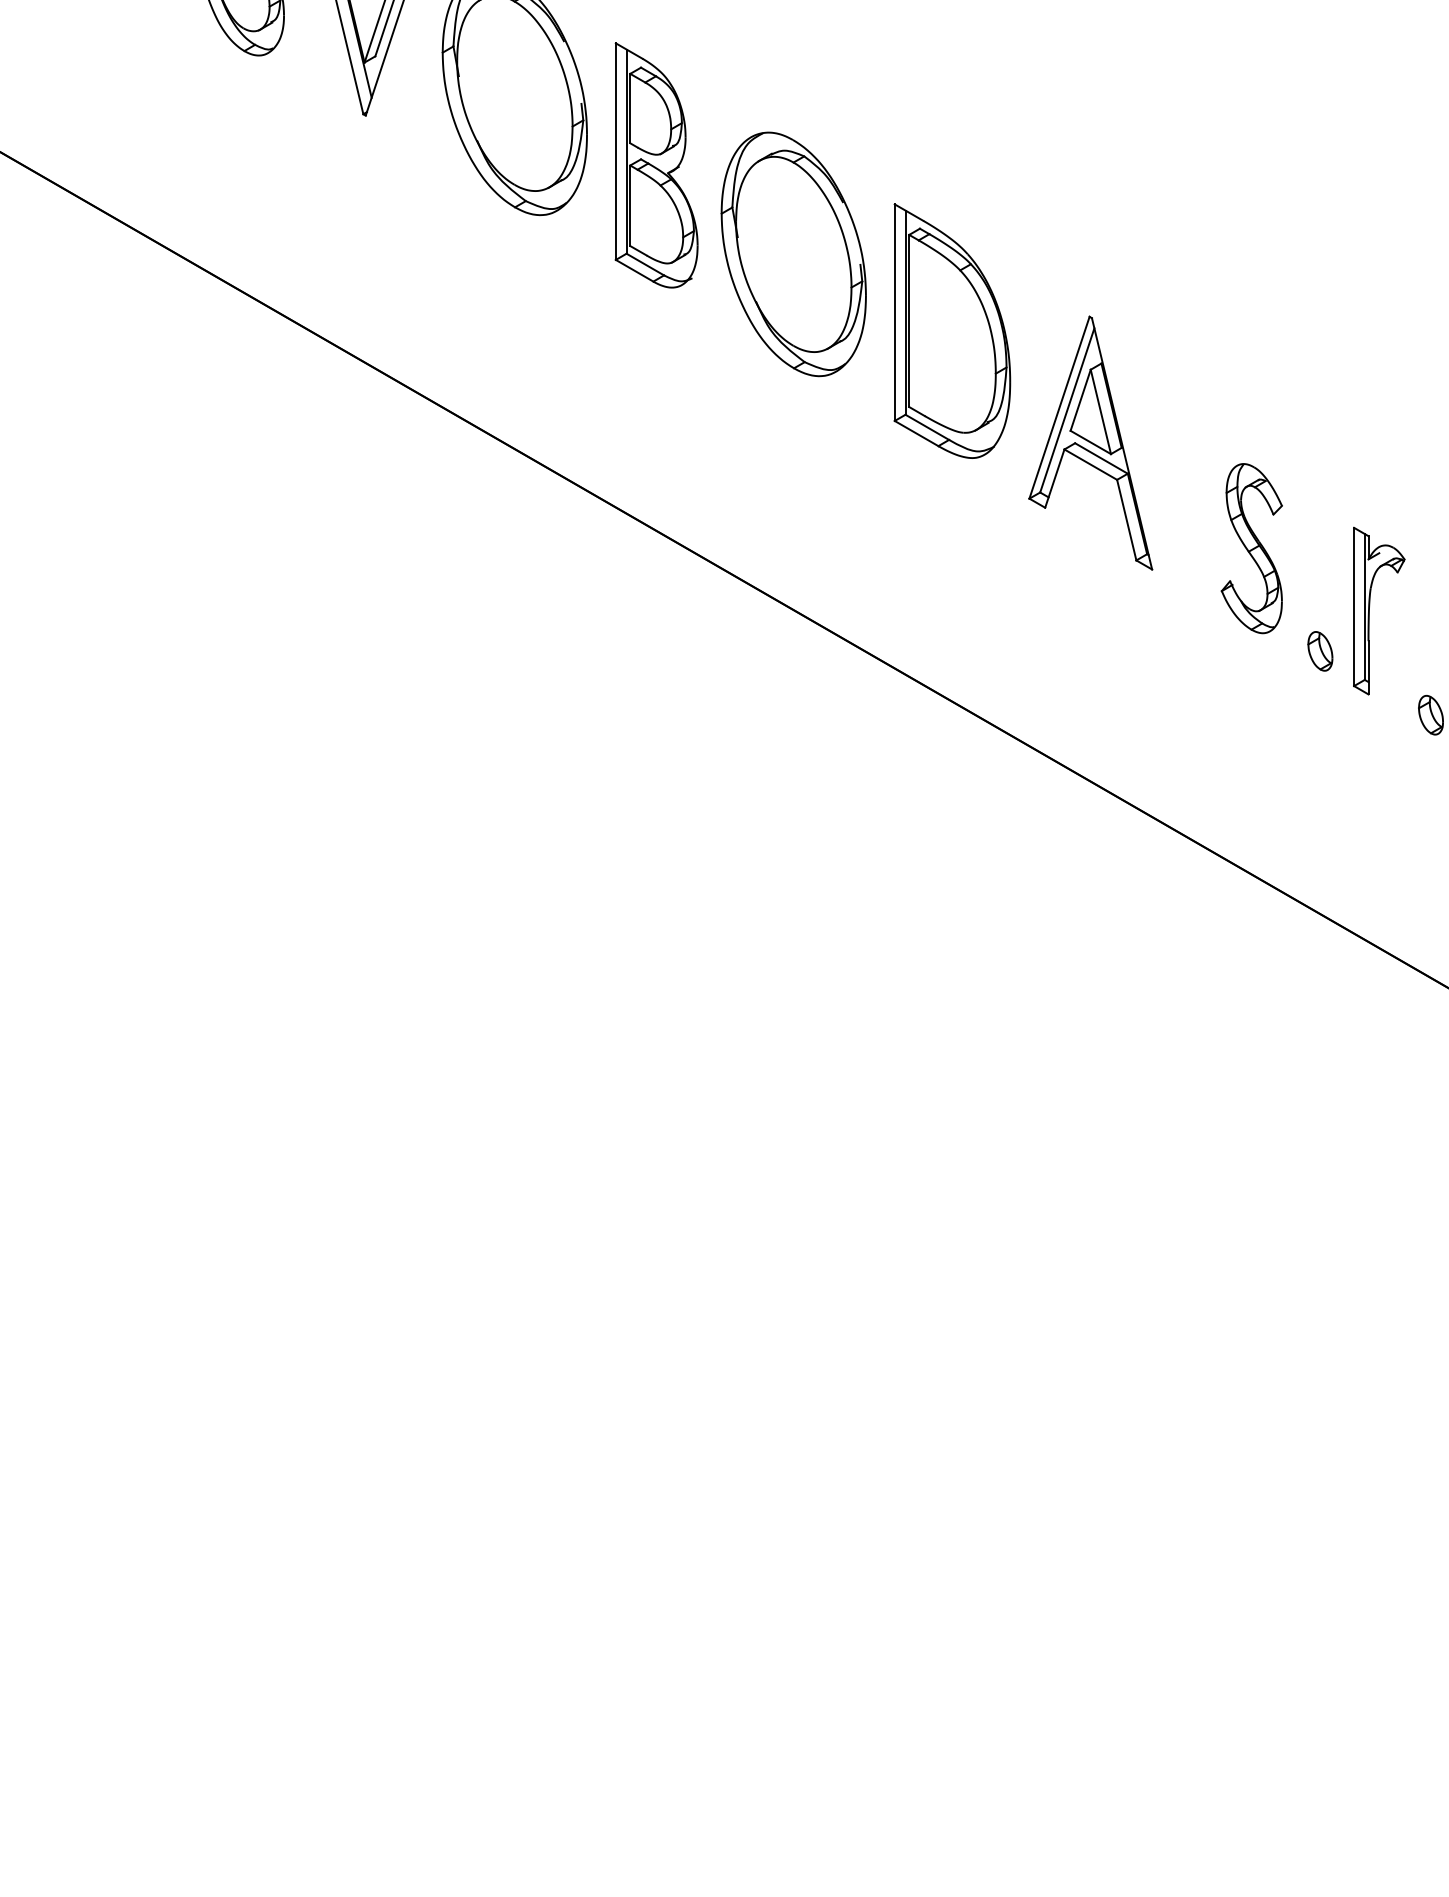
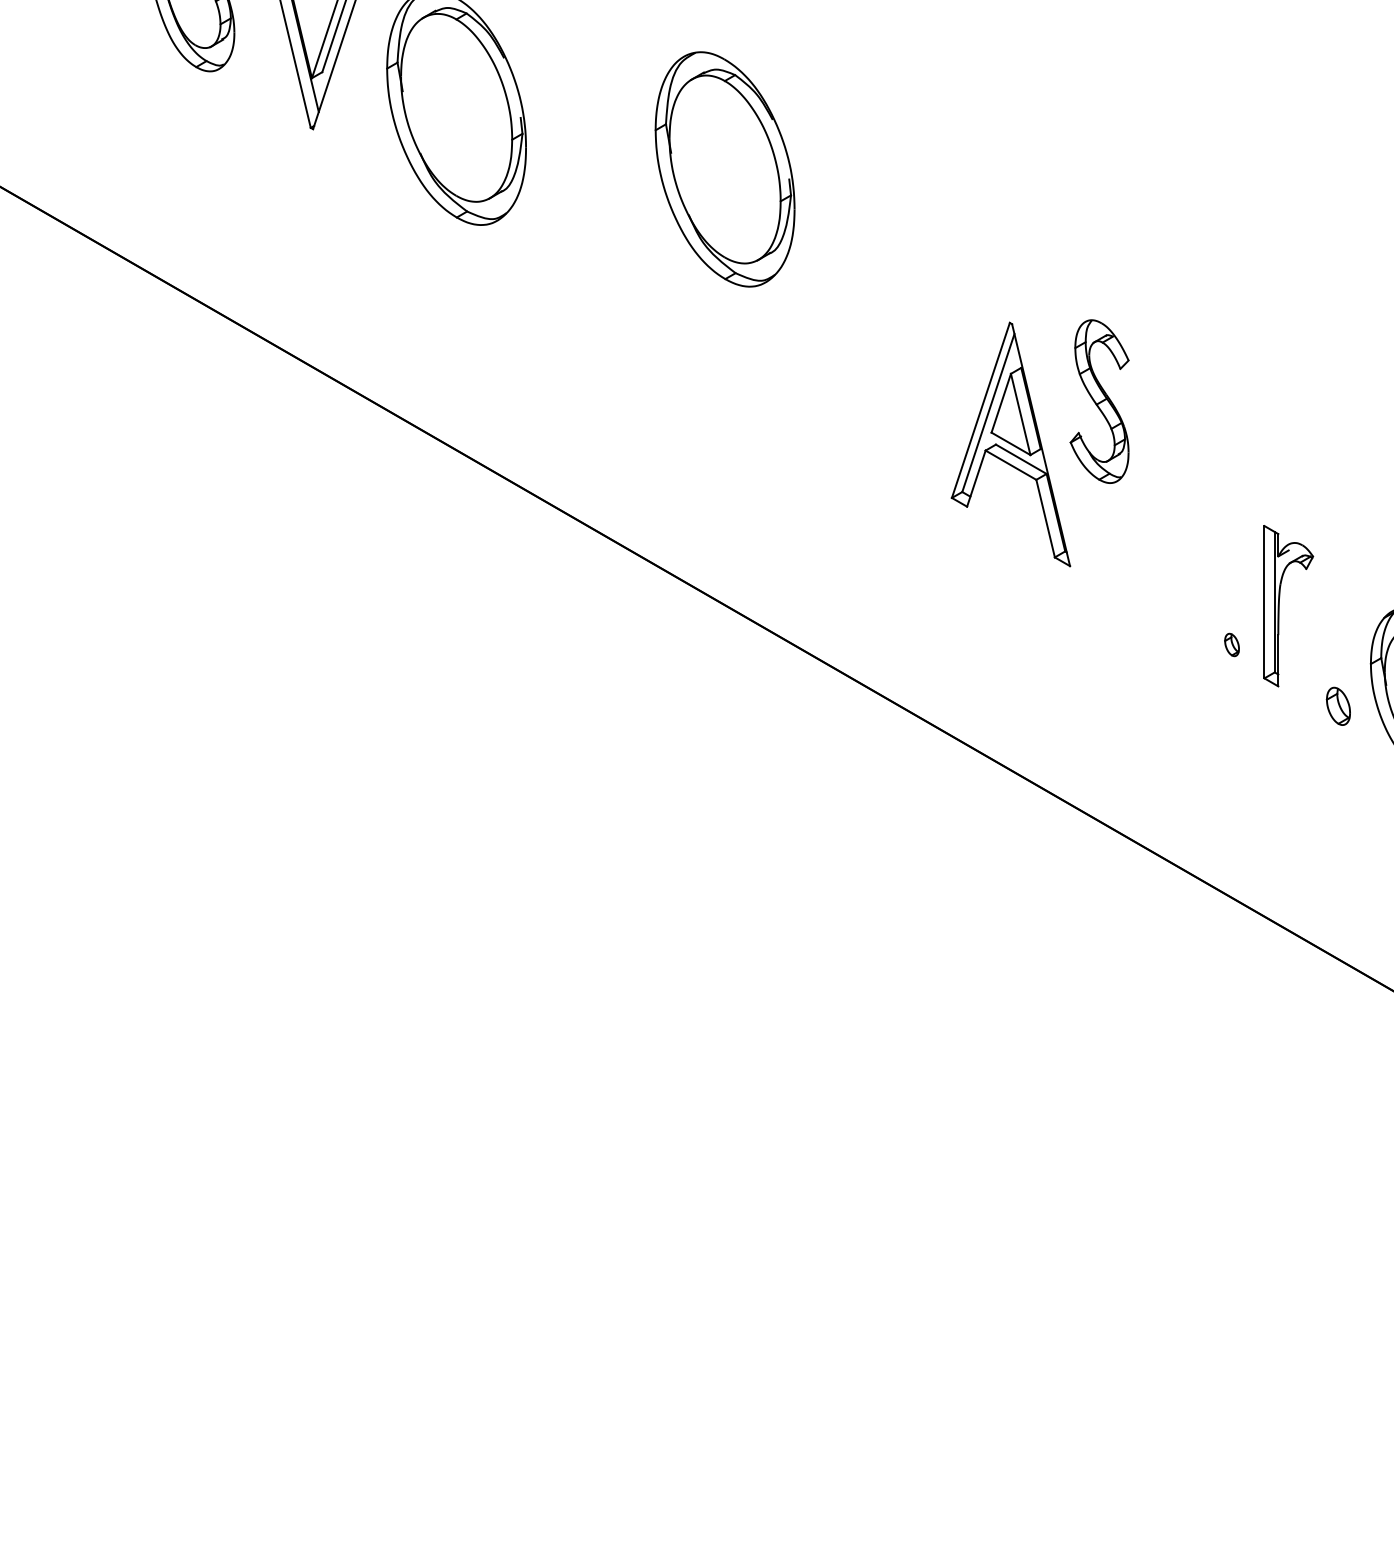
part: (656, 165) -> (592, 177), removed
part: (793, 254) -> (724, 169), moved
part: (952, 330) -> (877, 336), removed
part: (1251, 548) -> (1099, 401), moved
part: (1320, 651) -> (1232, 645), size x0.6

